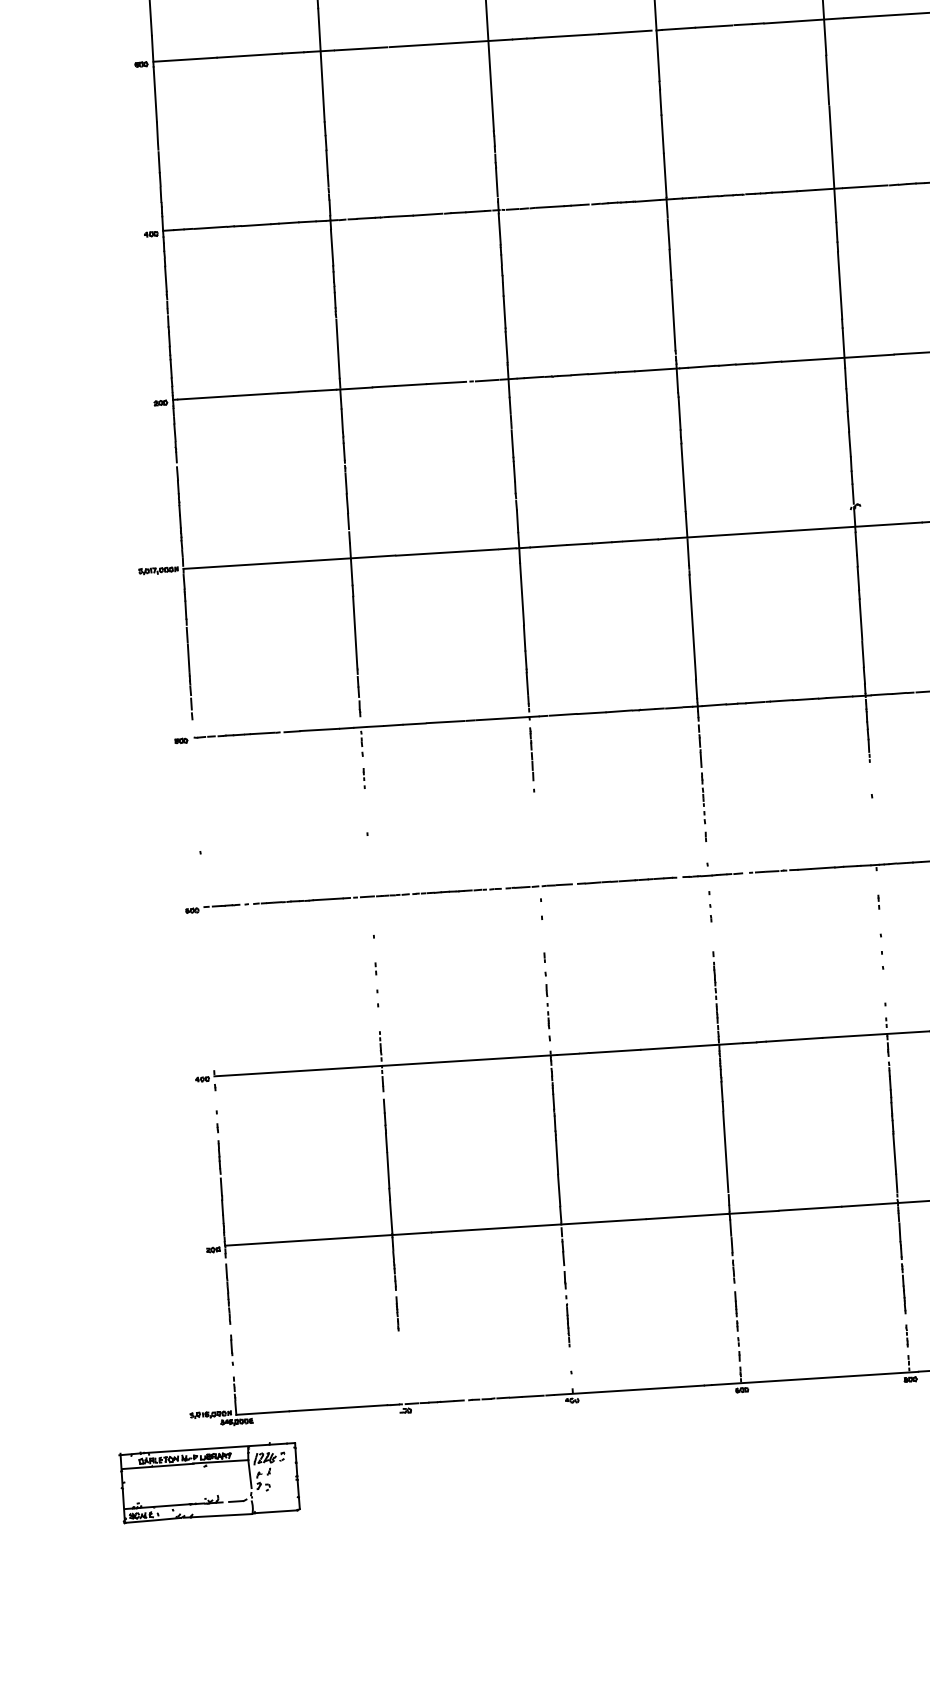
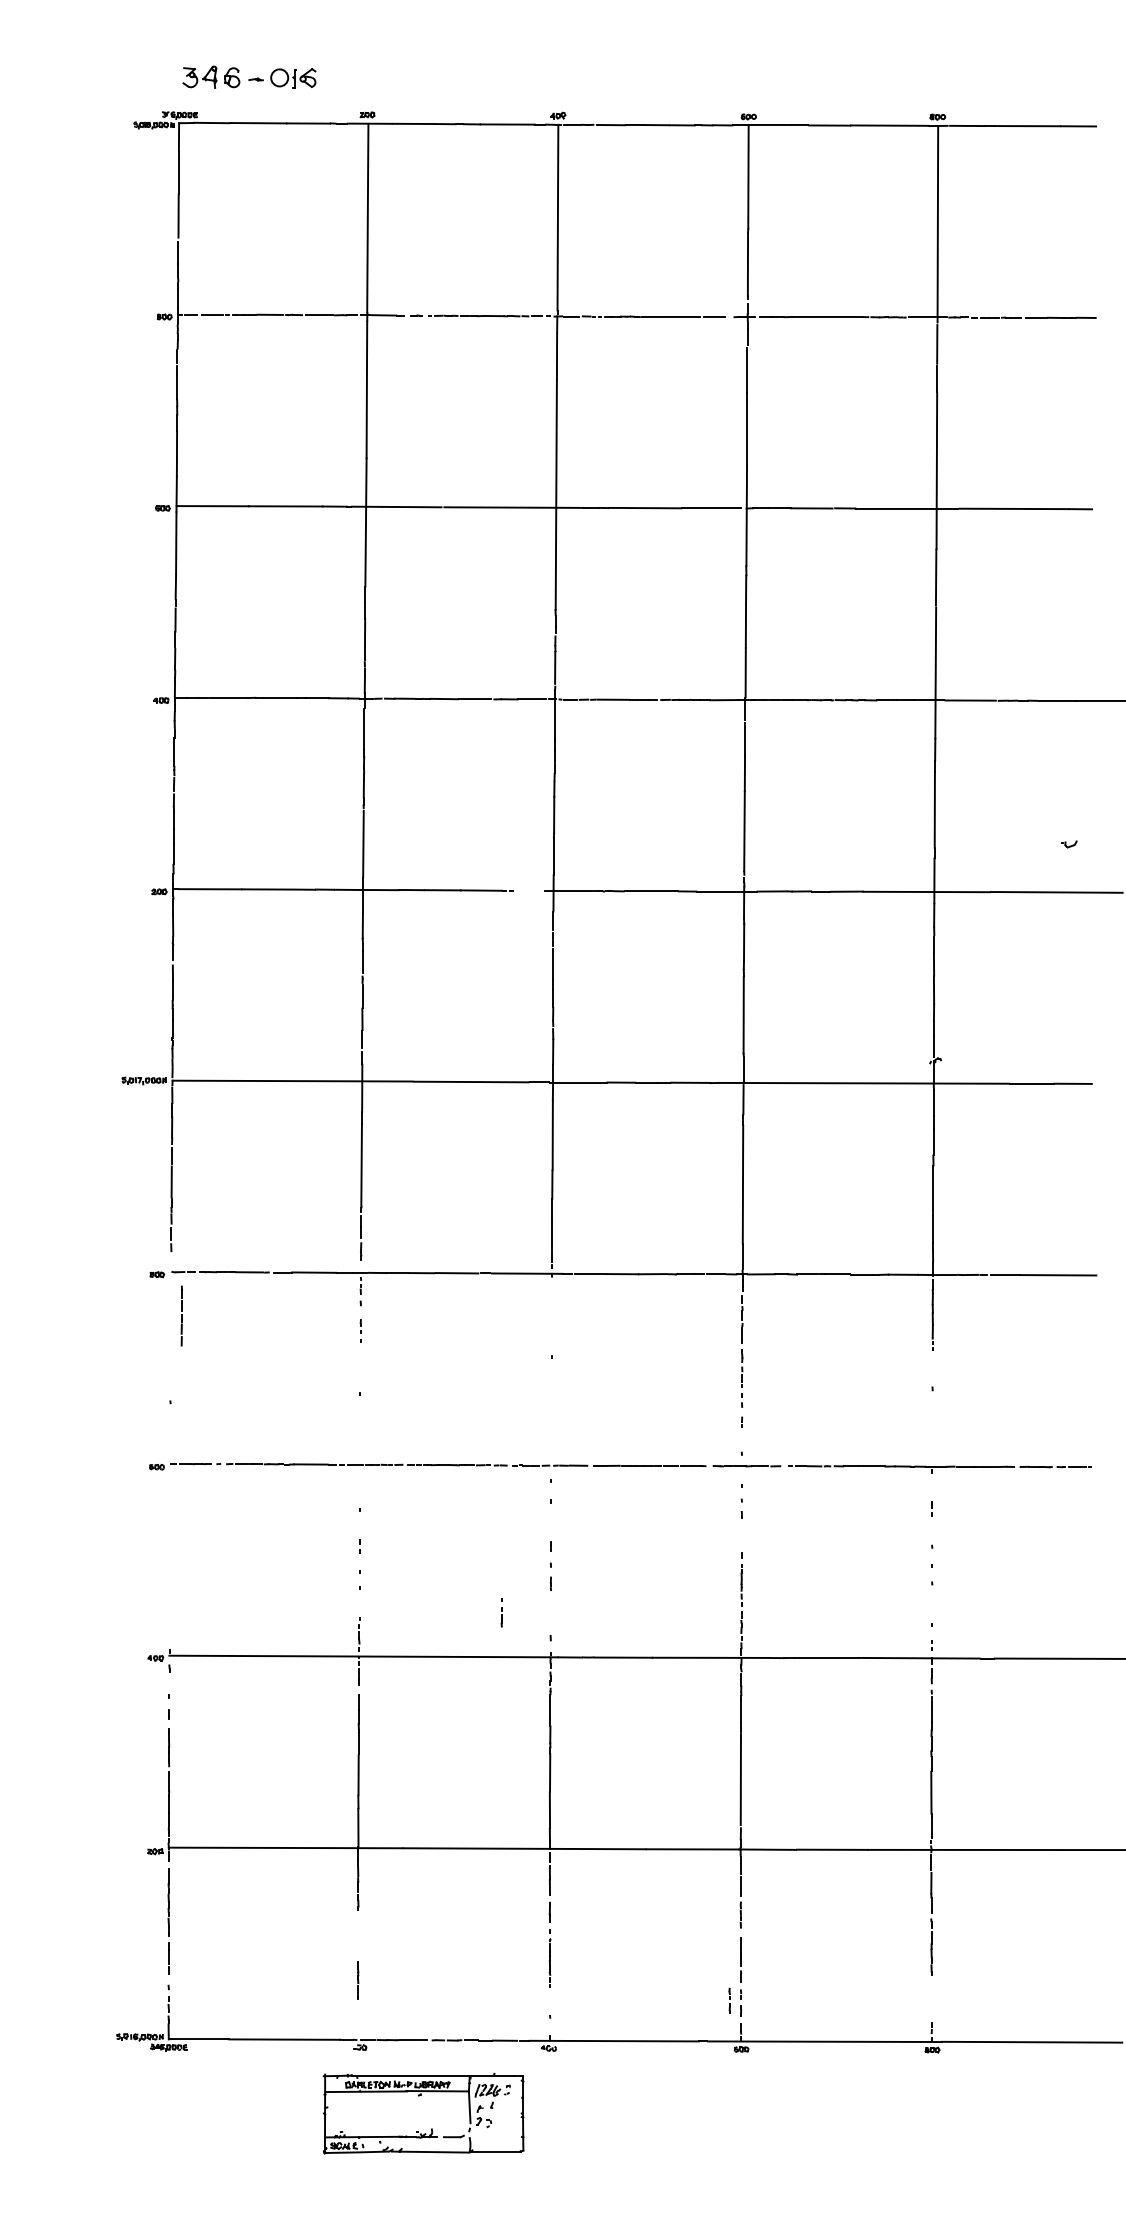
line: (487, 380) -> (529, 890), removed
line: (531, 753) -> (181, 1315), moved
part: (548, 1015) -> (501, 1612), moved
line: (397, 1313) -> (358, 1980), moved
line: (906, 1334) -> (729, 1999), moved
part: (231, 1350) -> (168, 1966), size x1.4
part: (209, 1482) -> (423, 2113), moved

